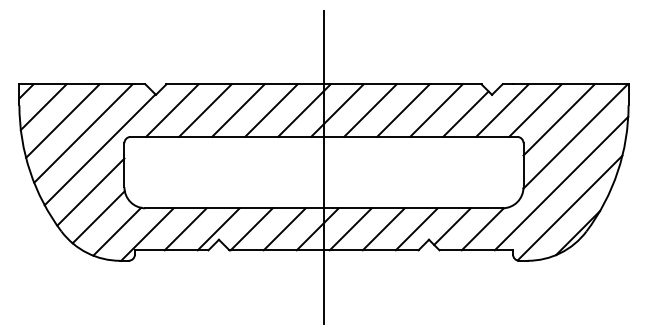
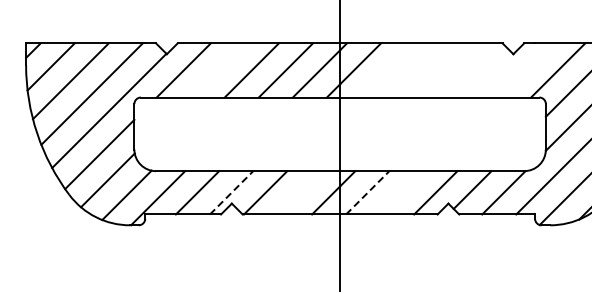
line: (205, 110) -> (217, 70), removed
line: (370, 110) -> (388, 70), removed
line: (403, 110) -> (422, 70), removed
line: (436, 110) -> (456, 70), removed
line: (502, 110) -> (524, 70), removed
line: (465, 113) -> (486, 73), removed
line: (218, 229) -> (231, 193), solid -> dashed
line: (284, 229) -> (299, 193), removed
line: (350, 229) -> (367, 193), solid -> dashed
line: (383, 229) -> (401, 193), removed

